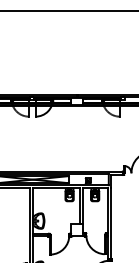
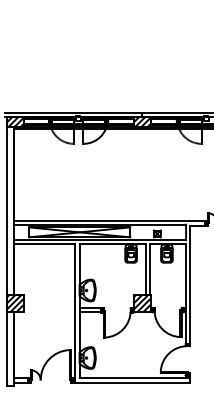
hatch: (77, 101) -> (141, 122), added
hatch: (77, 229) -> (141, 302), added

